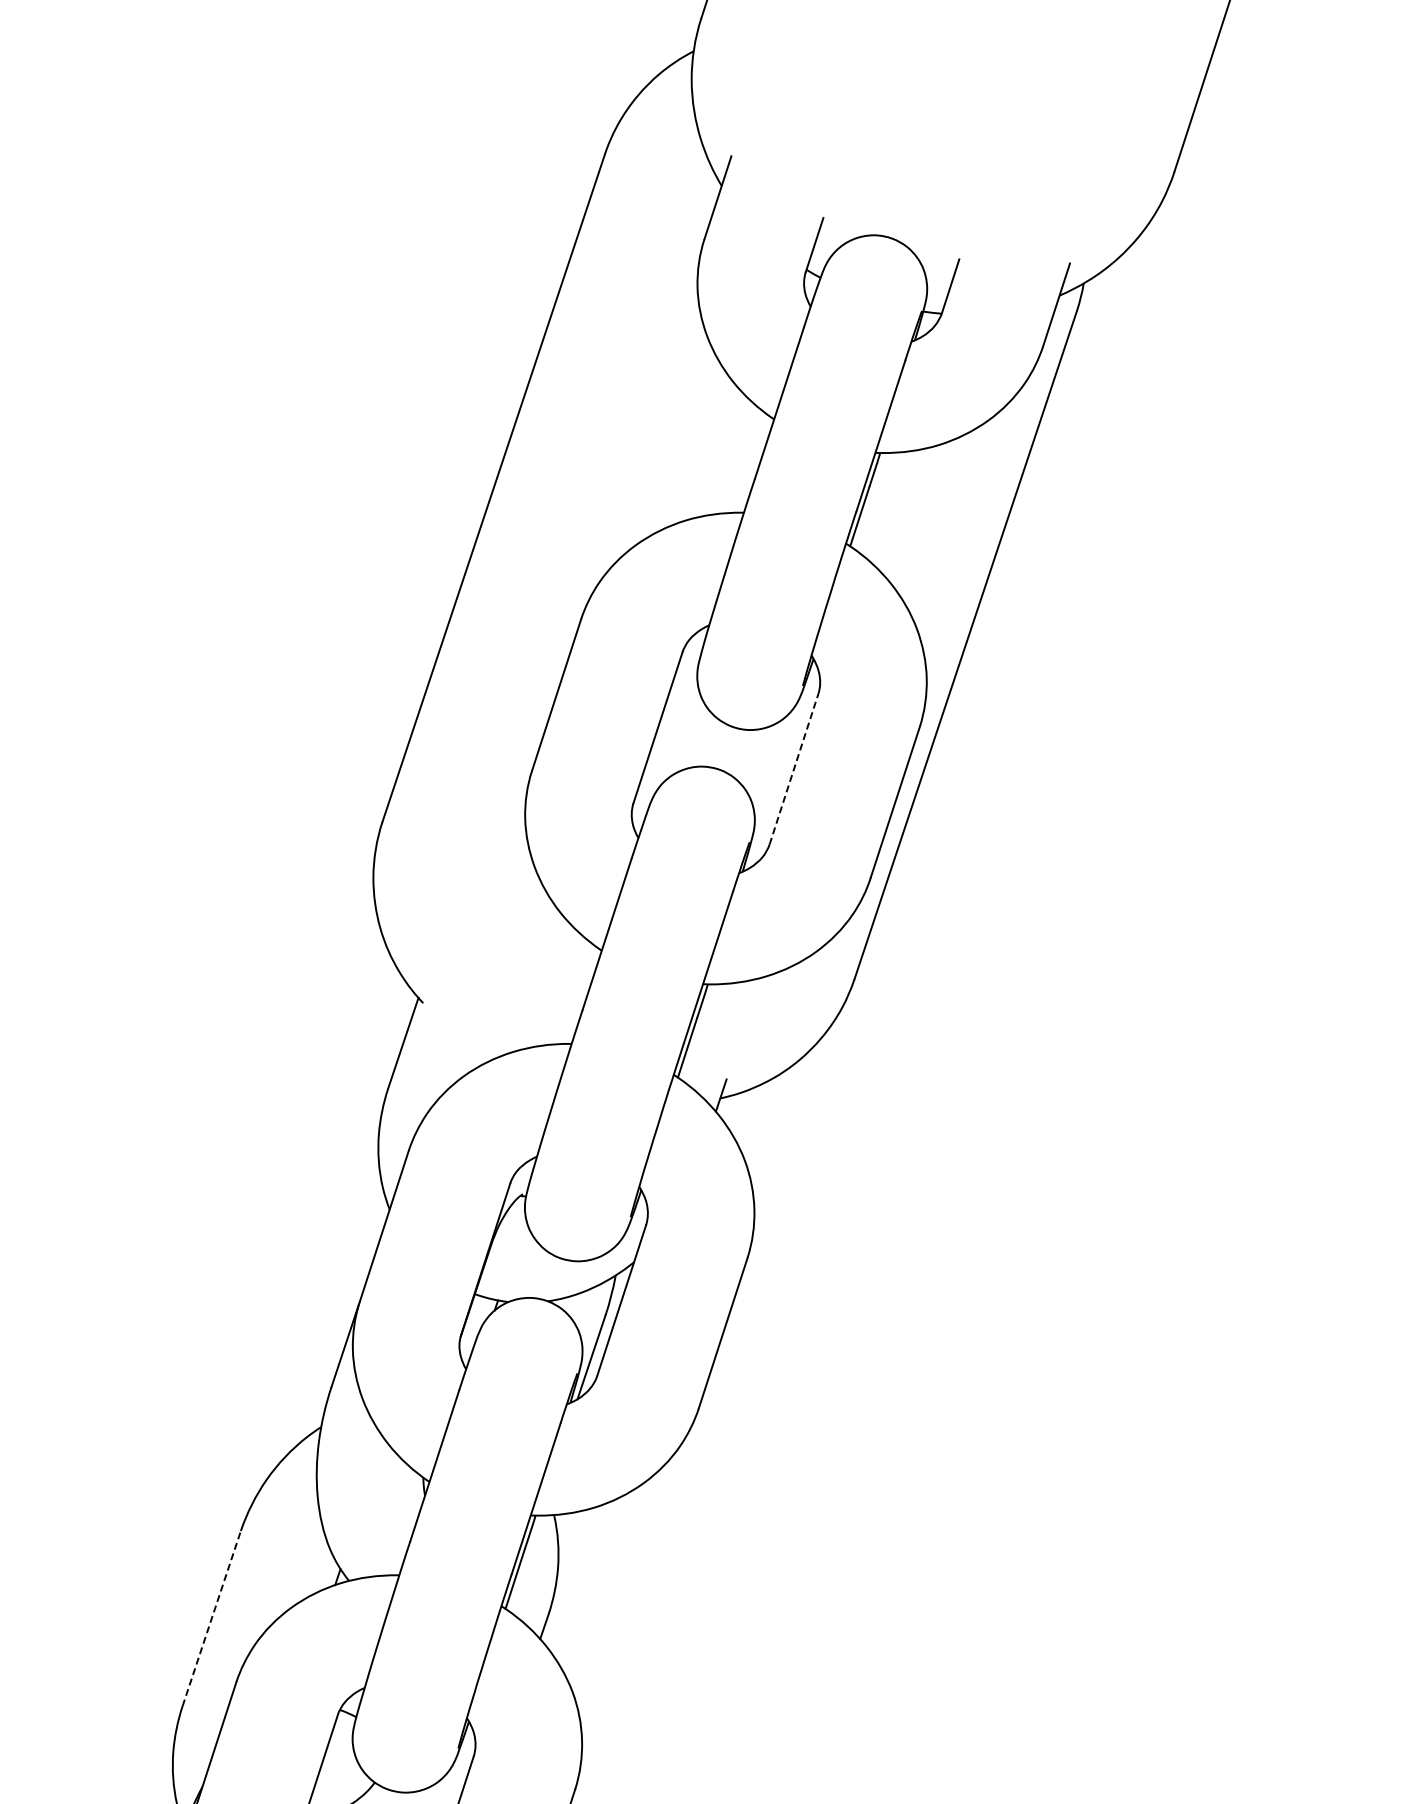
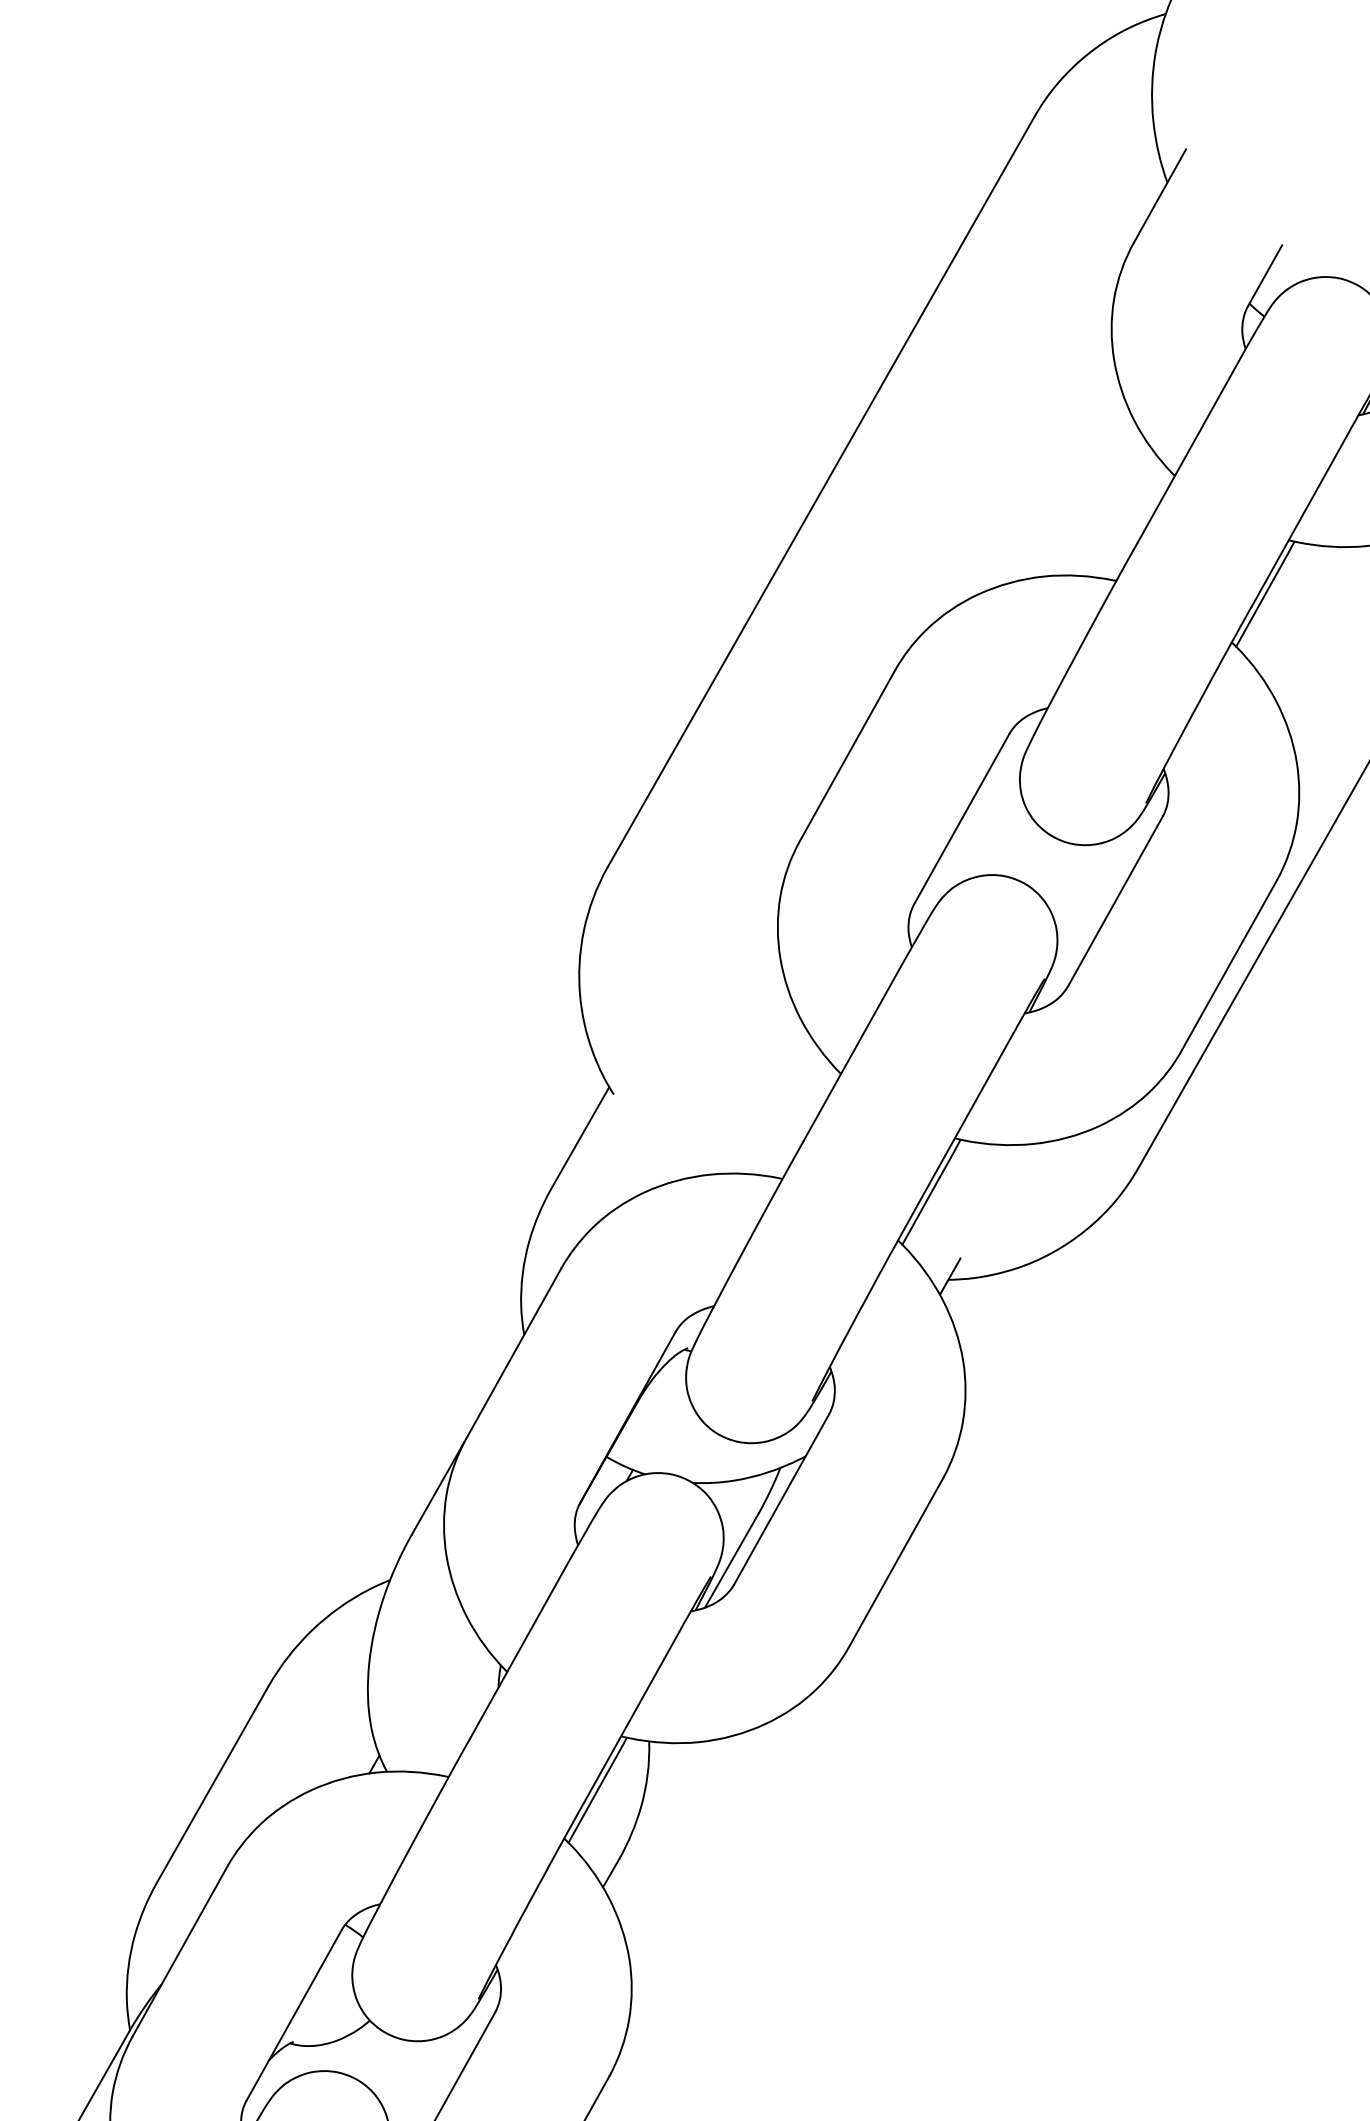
line: (794, 768) -> (1116, 900), dashed -> solid
line: (211, 1618) -> (212, 1784), dashed -> solid

